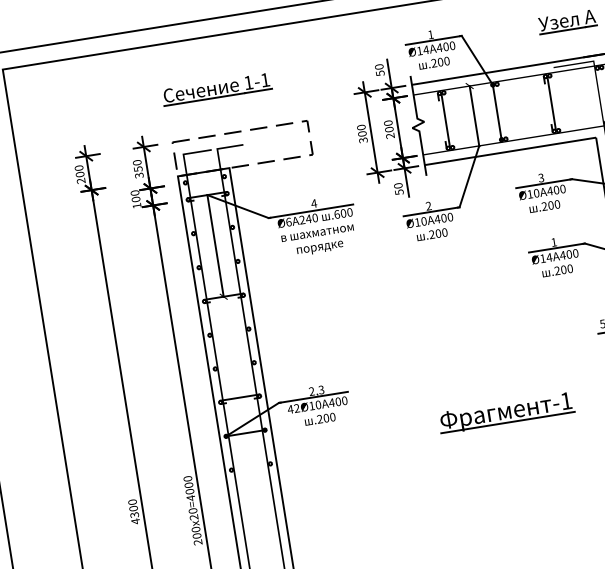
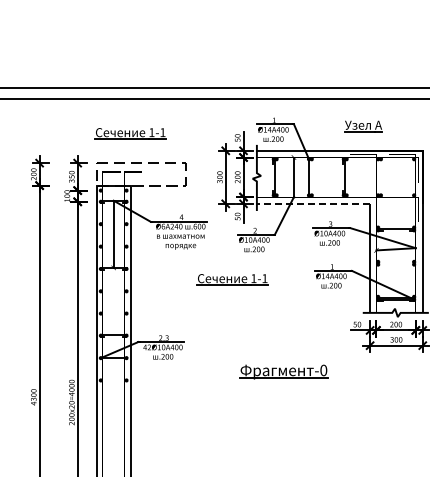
line: (510, 150) -> (313, 203), solid -> dashed
part: (406, 285) -> (232, 279), added
text: (565, 401) -> (323, 370), -1 -> -0

